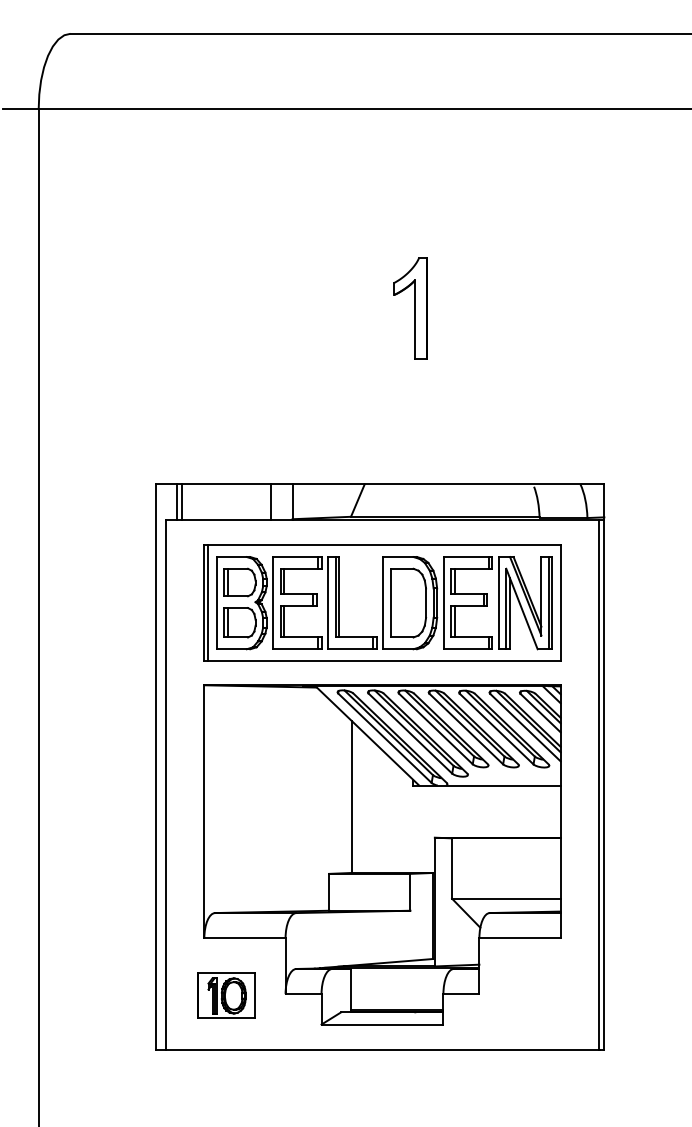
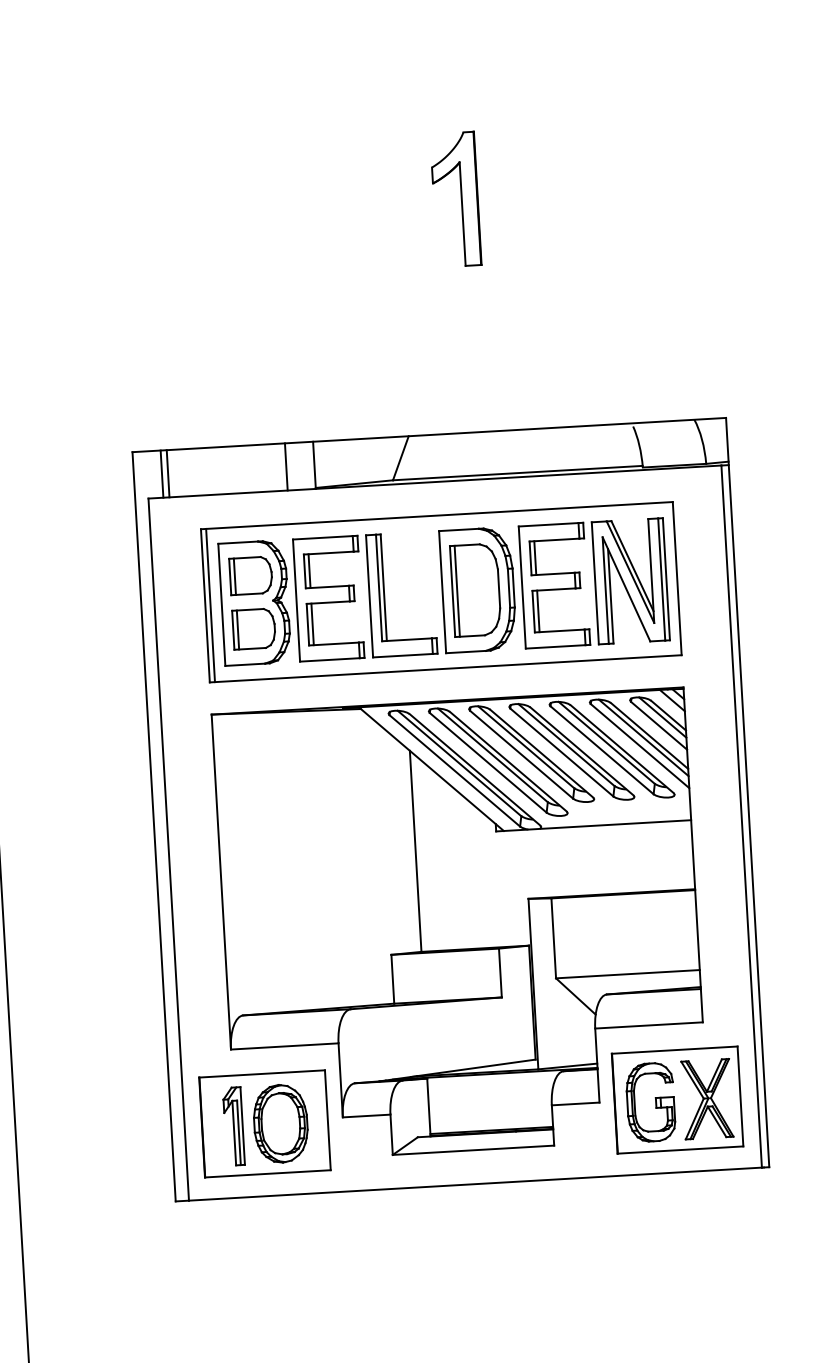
line: (394, 602) -> (457, 590), added
part: (226, 995) -> (264, 1123), size x1.67
part: (538, 995) -> (677, 1099), added

